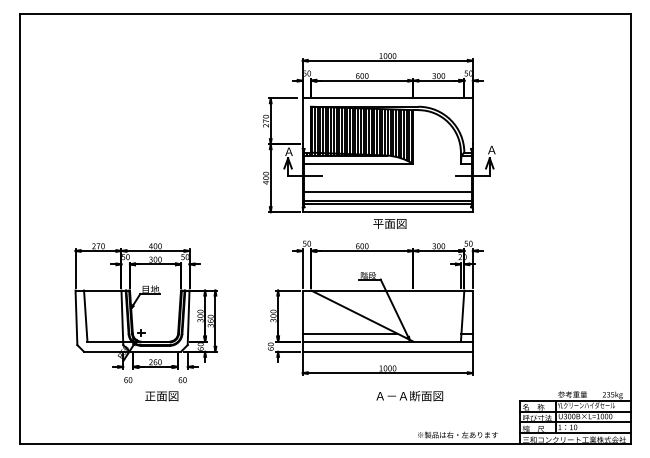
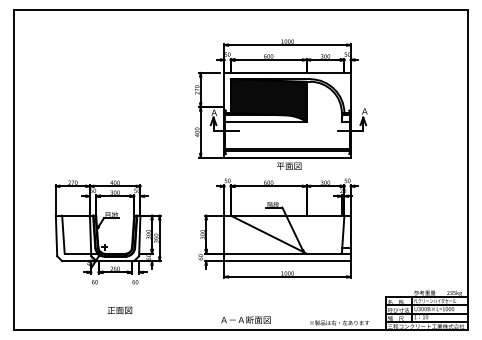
line: (387, 192) -> (287, 142), removed
line: (349, 333) -> (259, 247), removed
text: (161, 396) -> (119, 310), moved
text: (409, 396) -> (245, 320), moved

